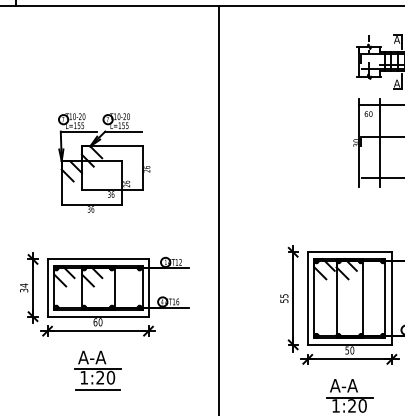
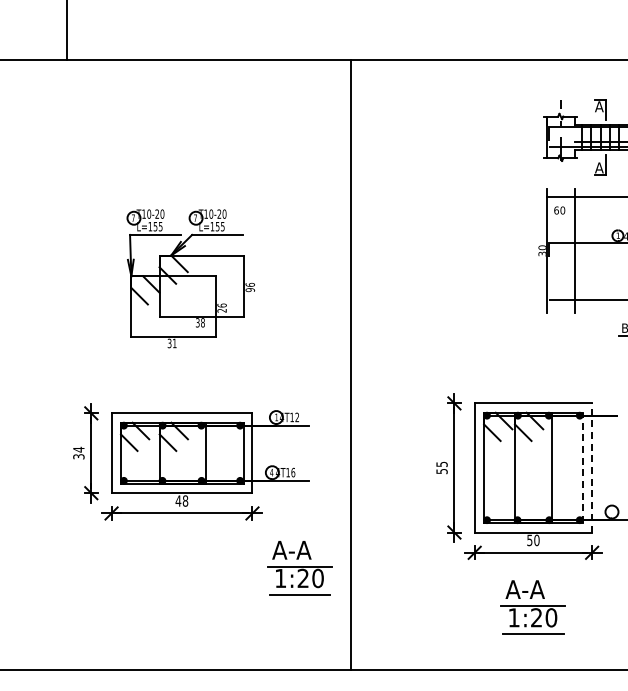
text: (147, 171) -> (250, 290), 26 -> 96
text: (112, 194) -> (202, 322), 36 -> 38
text: (92, 209) -> (174, 343), 36 -> 31
line: (385, 298) -> (583, 467), solid -> dashed
line: (392, 298) -> (592, 467), solid -> dashed
text: (97, 321) -> (181, 500), 60 -> 48
part: (97, 370) -> (299, 568), moved

